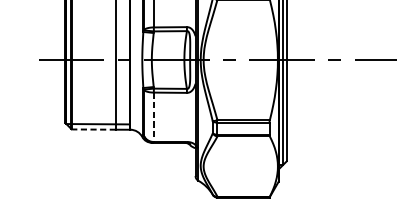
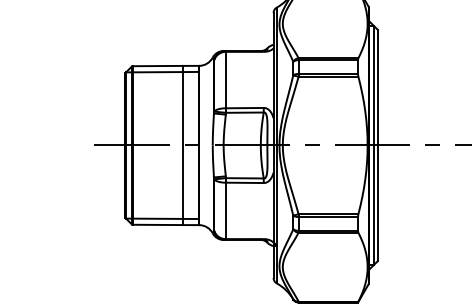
line: (153, 117) -> (225, 211), dashed -> solid
line: (93, 129) -> (157, 224), dashed -> solid

